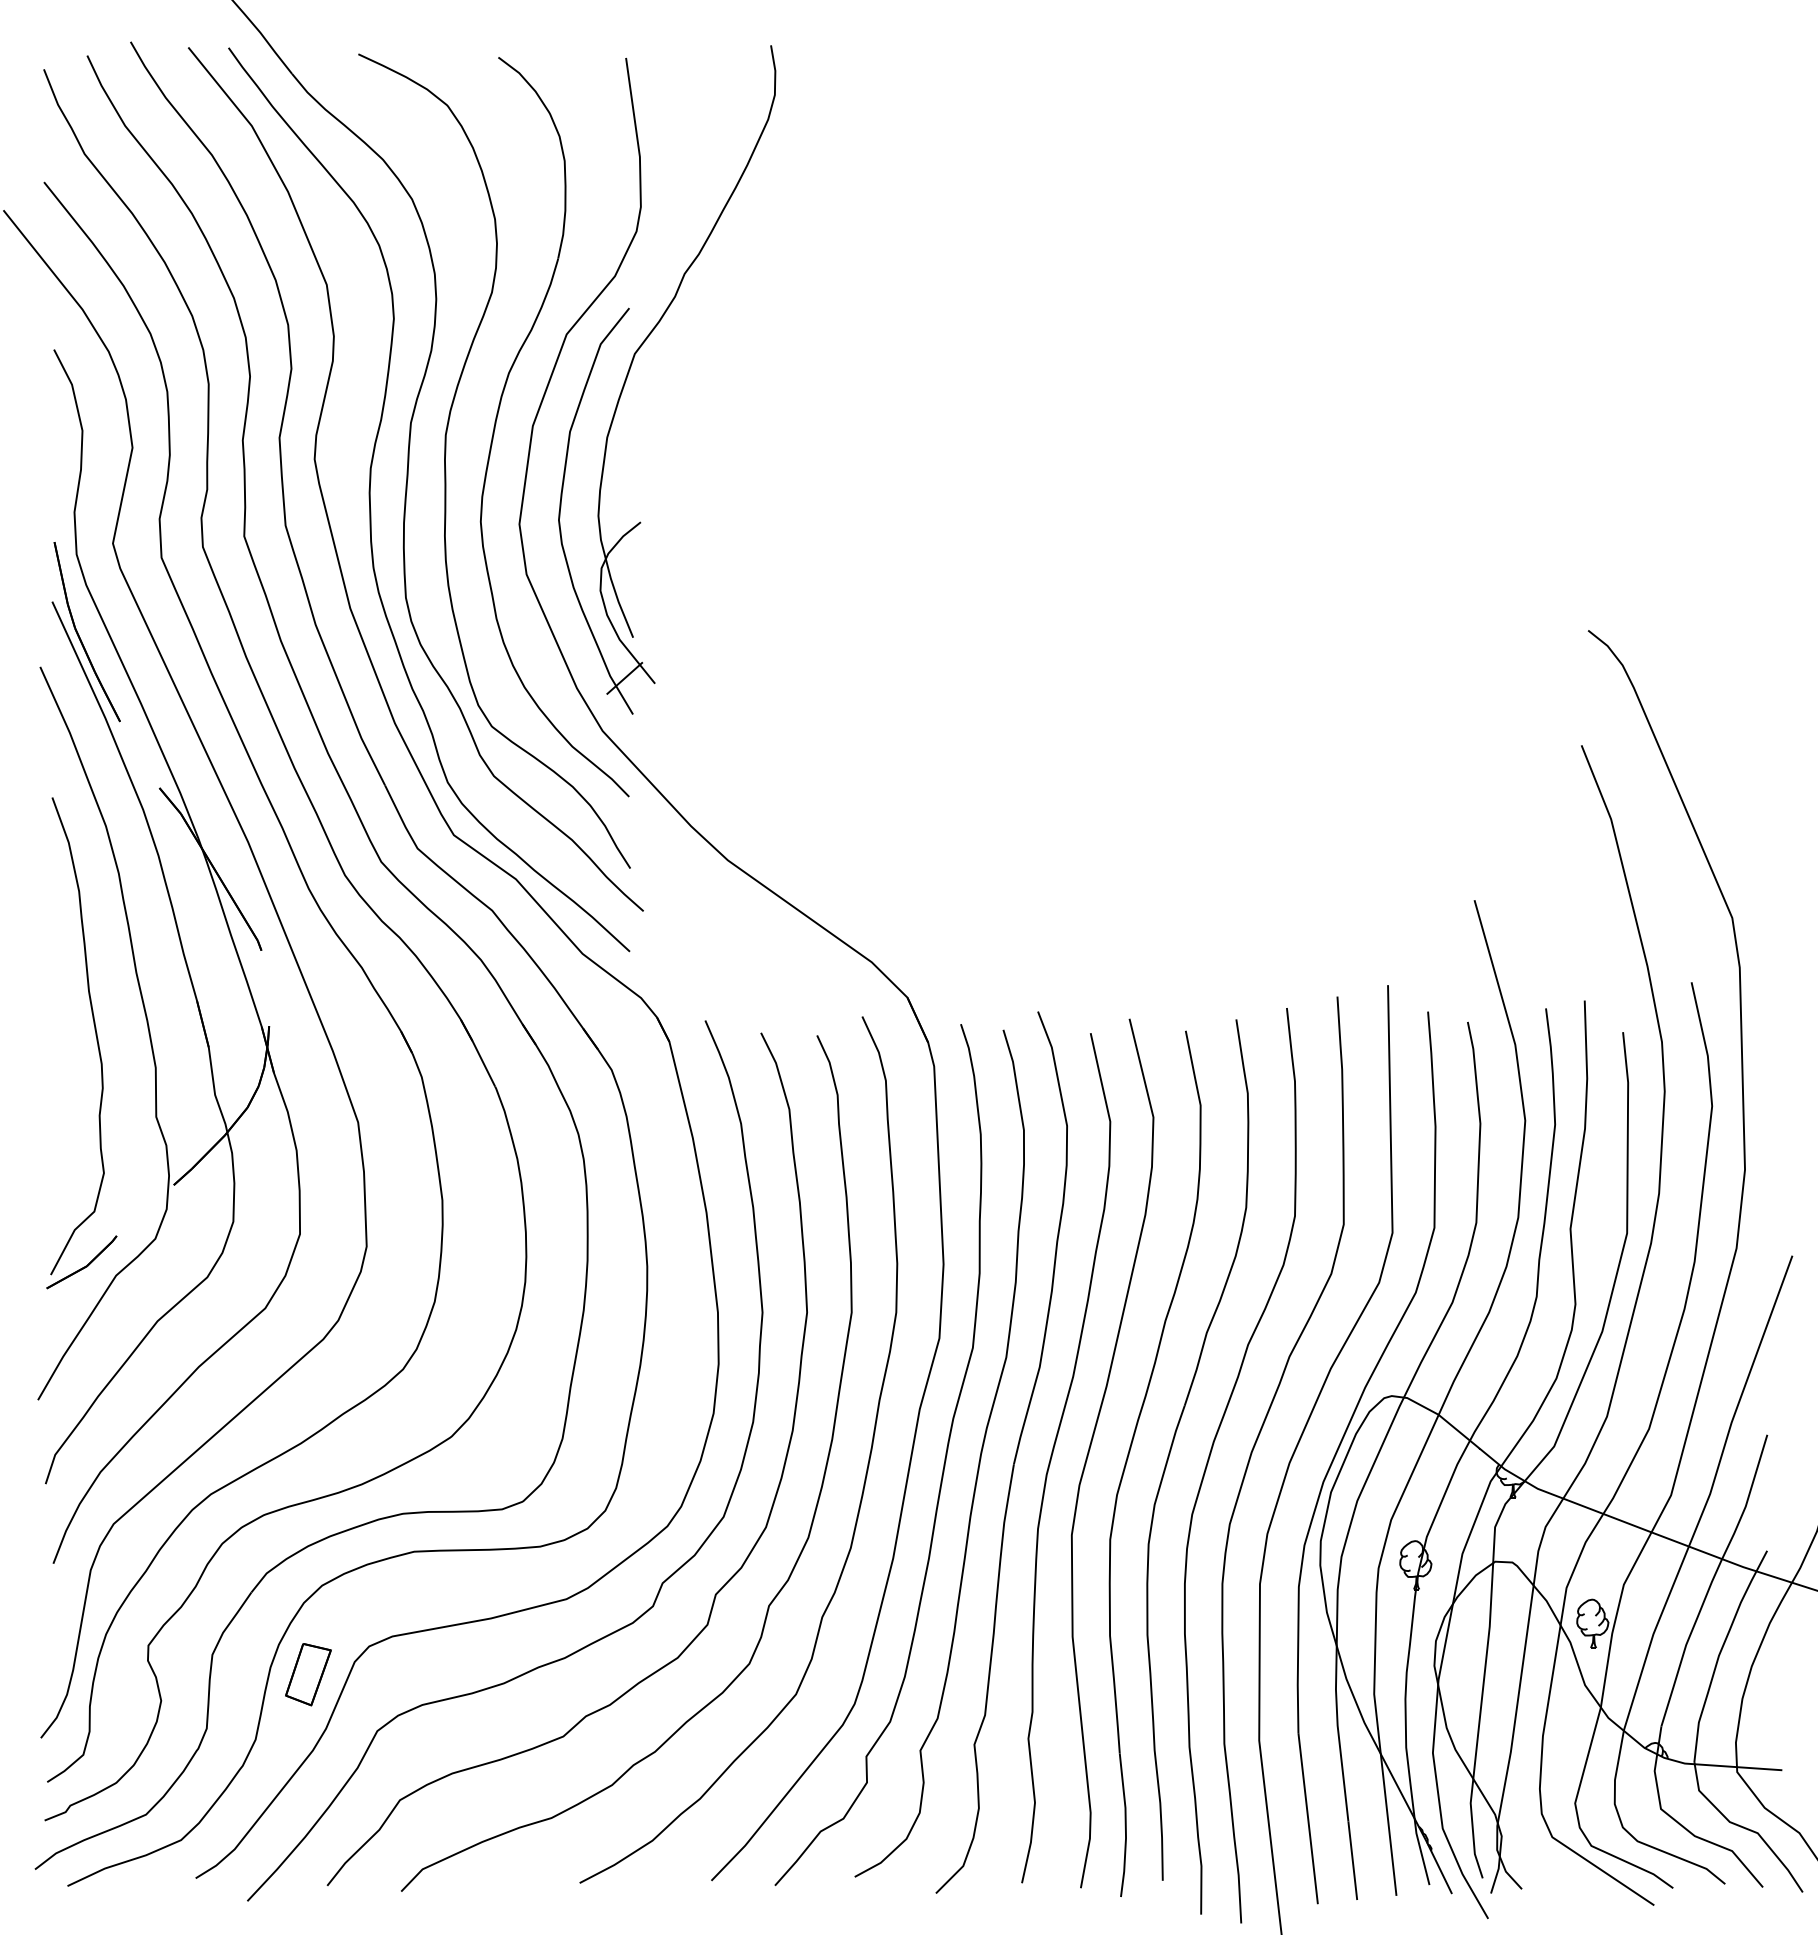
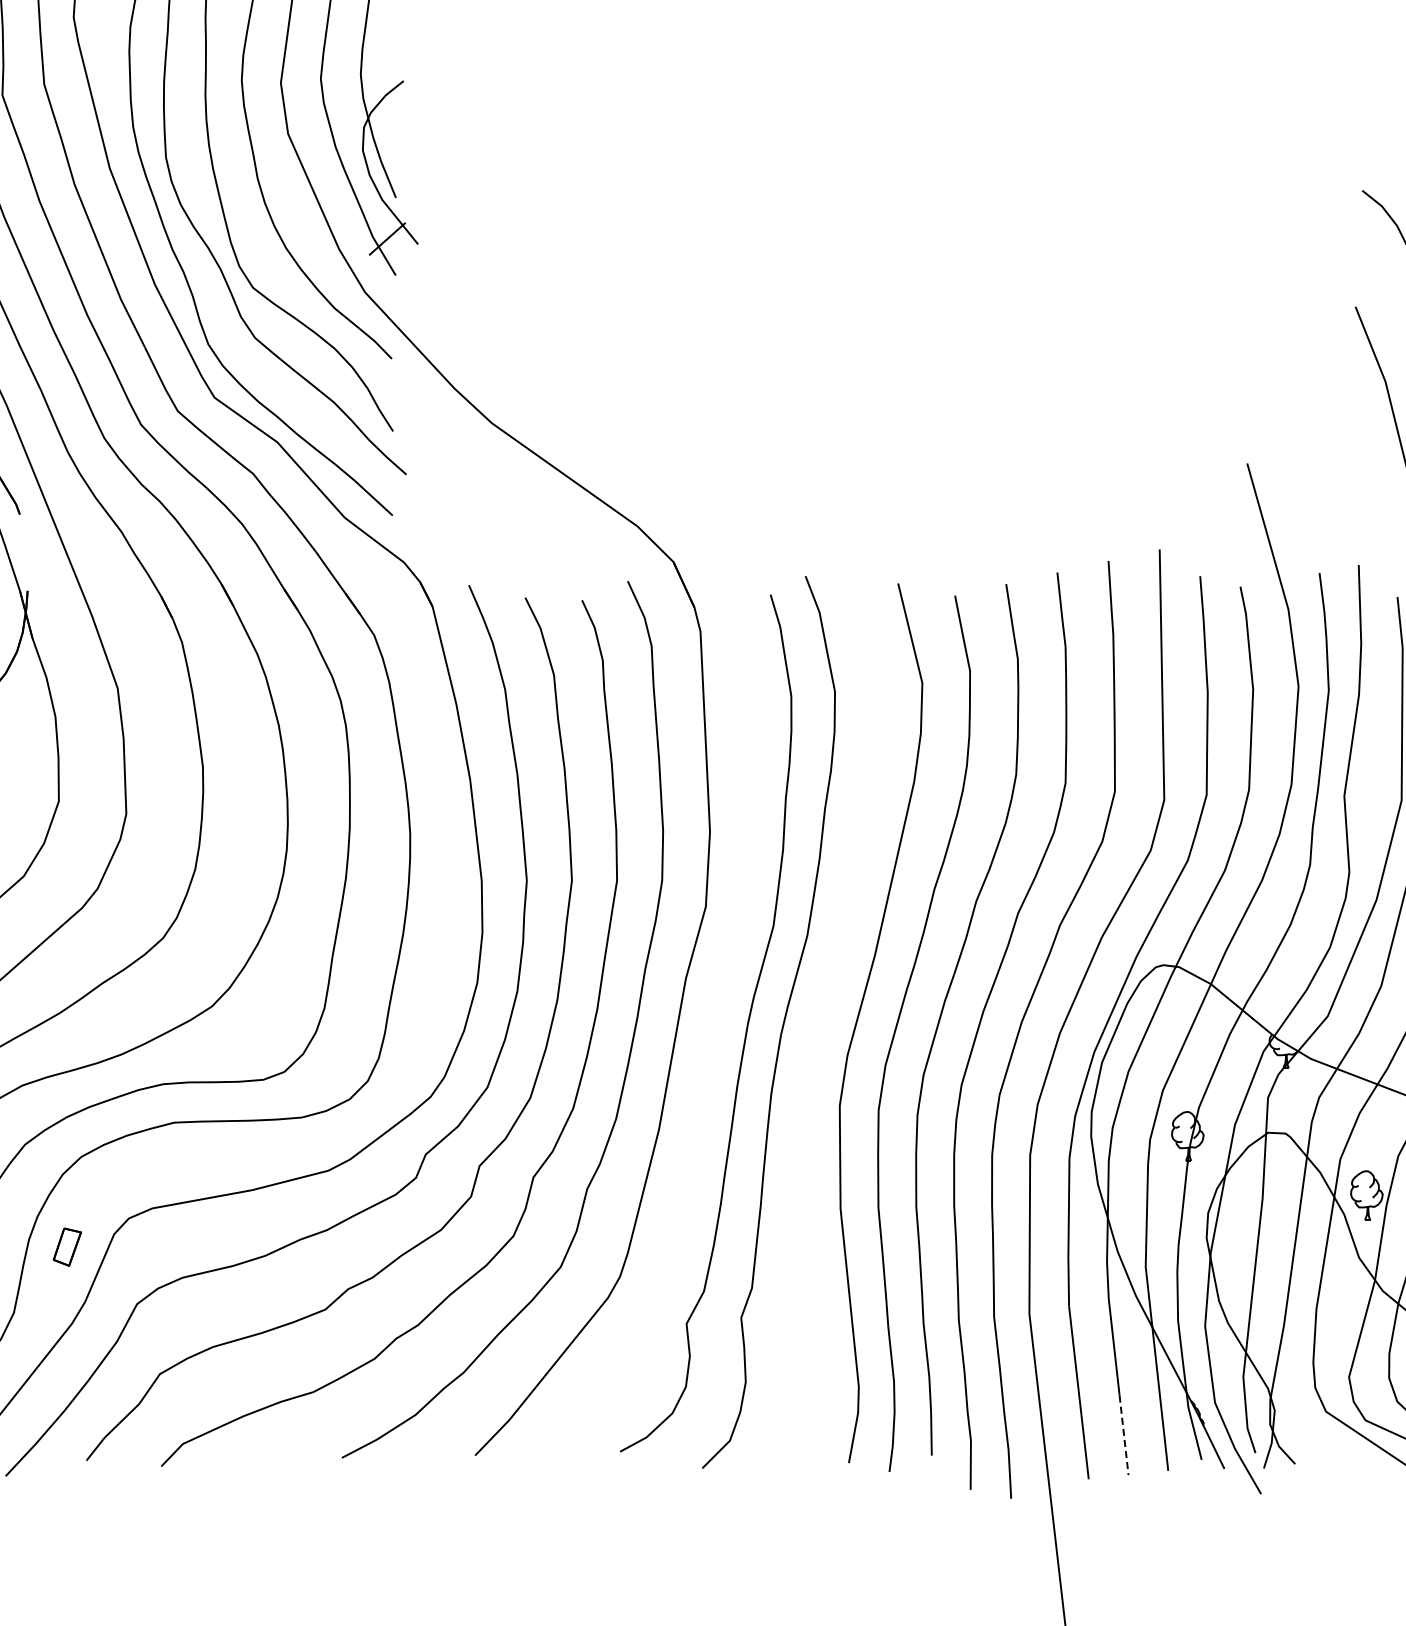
curve: (1053, 1453) -> (821, 1023), removed
curve: (943, 1463) -> (709, 1033), removed
part: (308, 1674) -> (67, 1246), size x0.6
line: (1352, 1860) -> (1123, 1435), solid -> dashed

